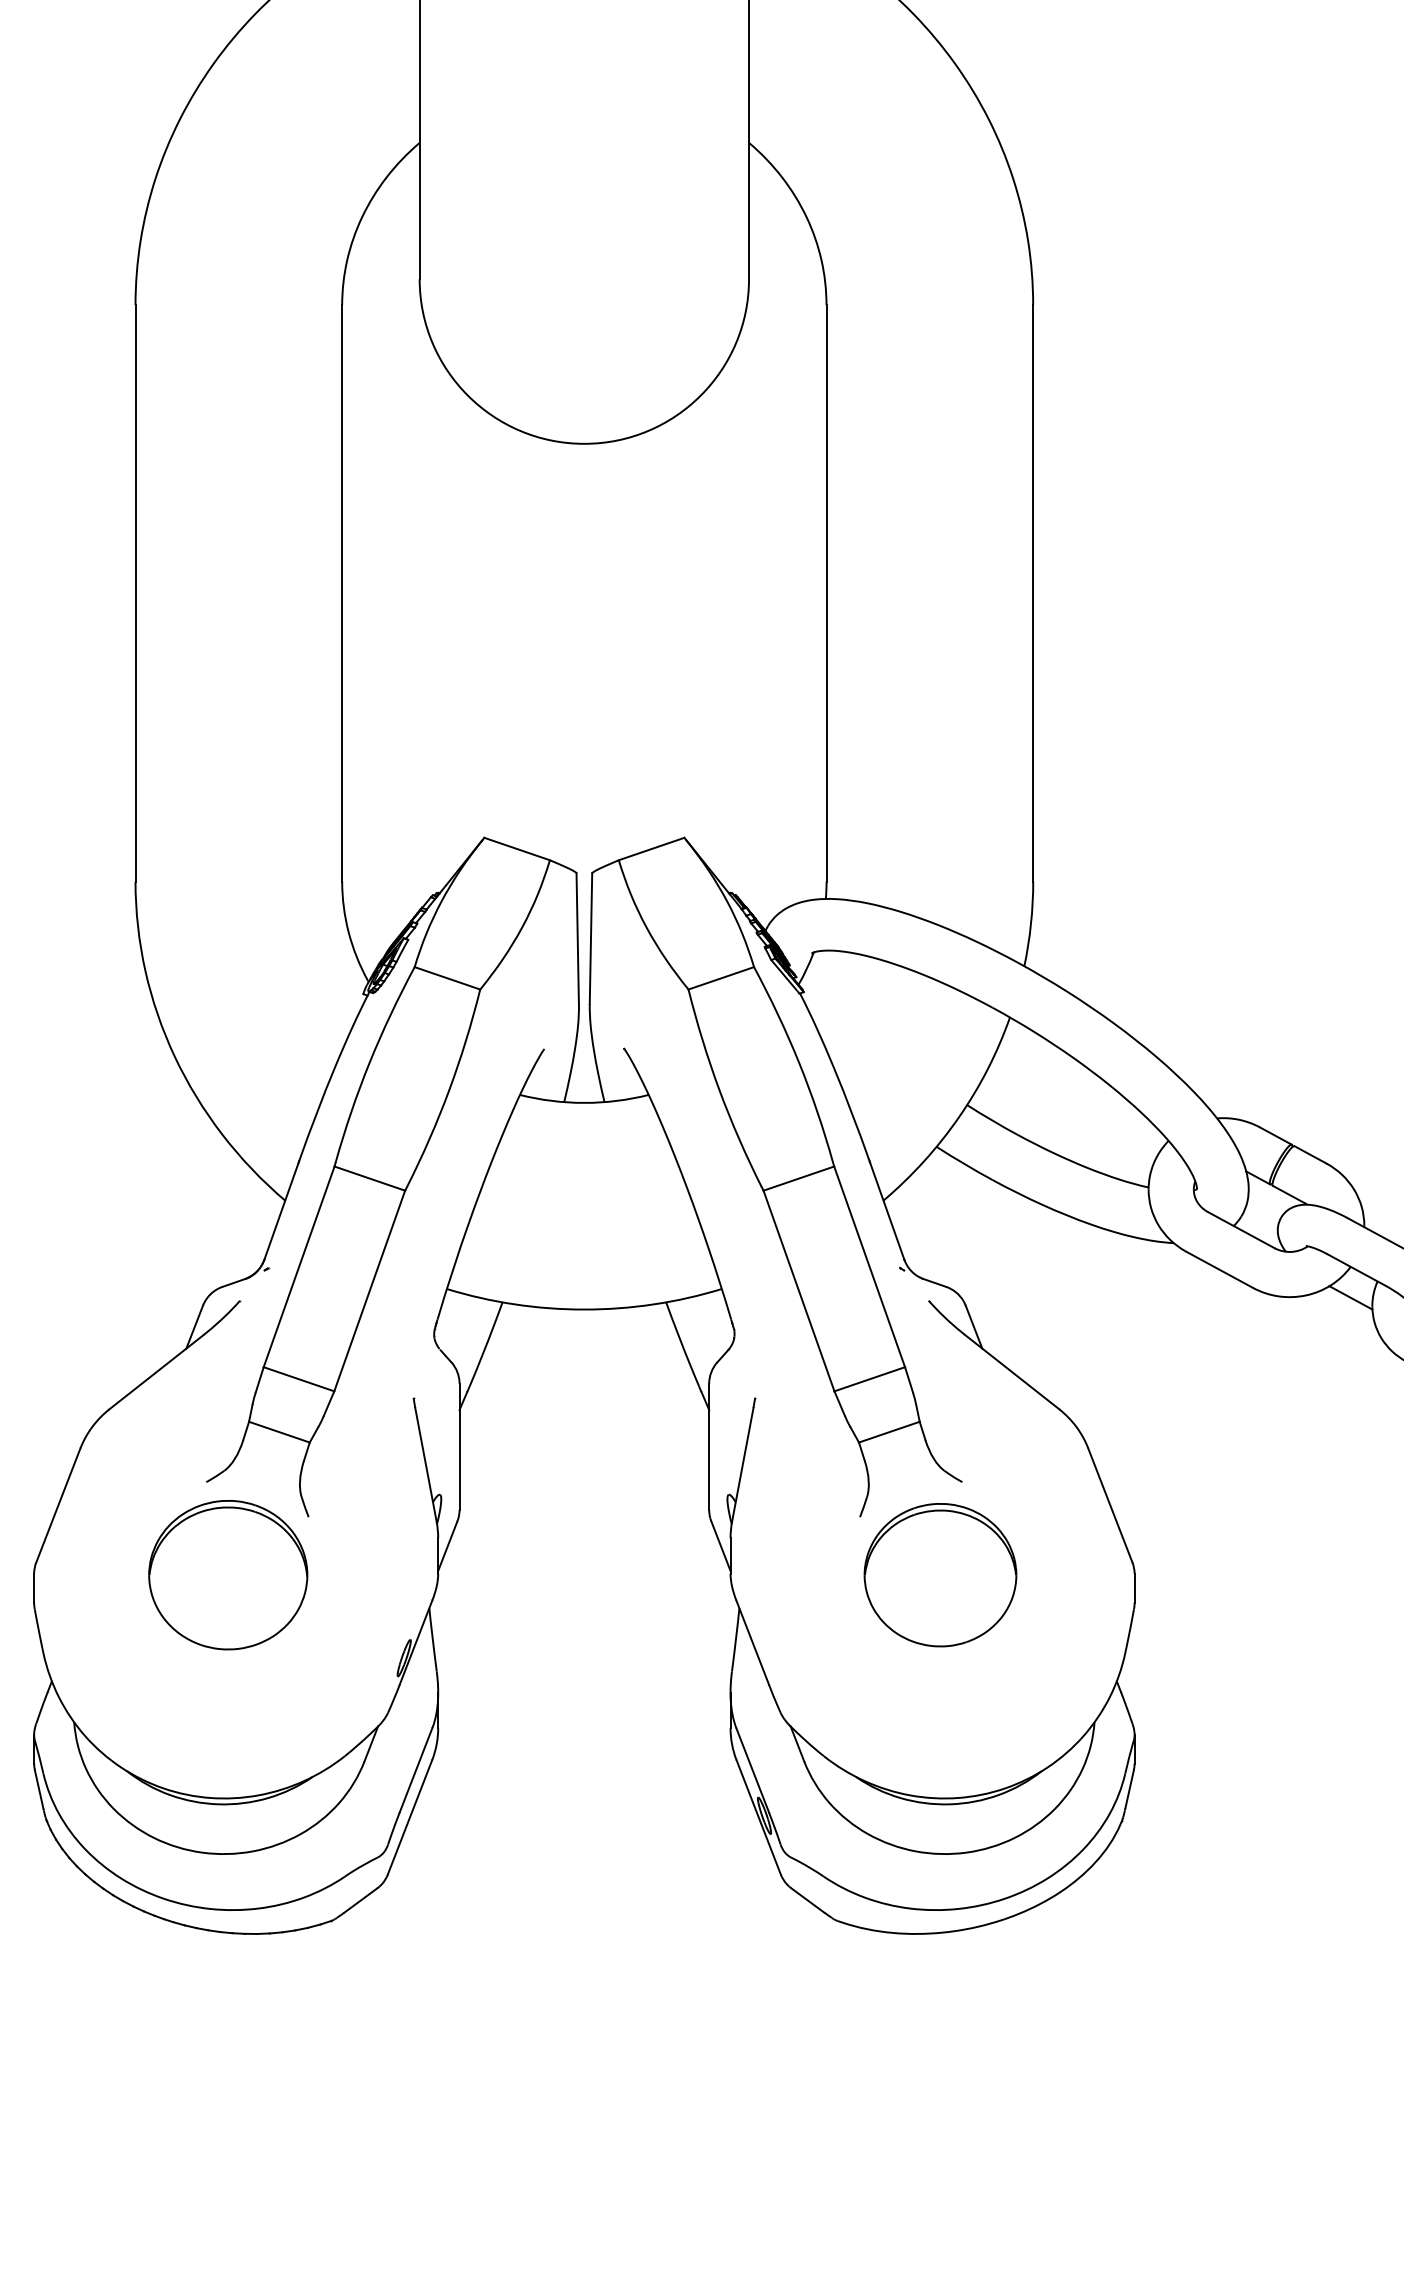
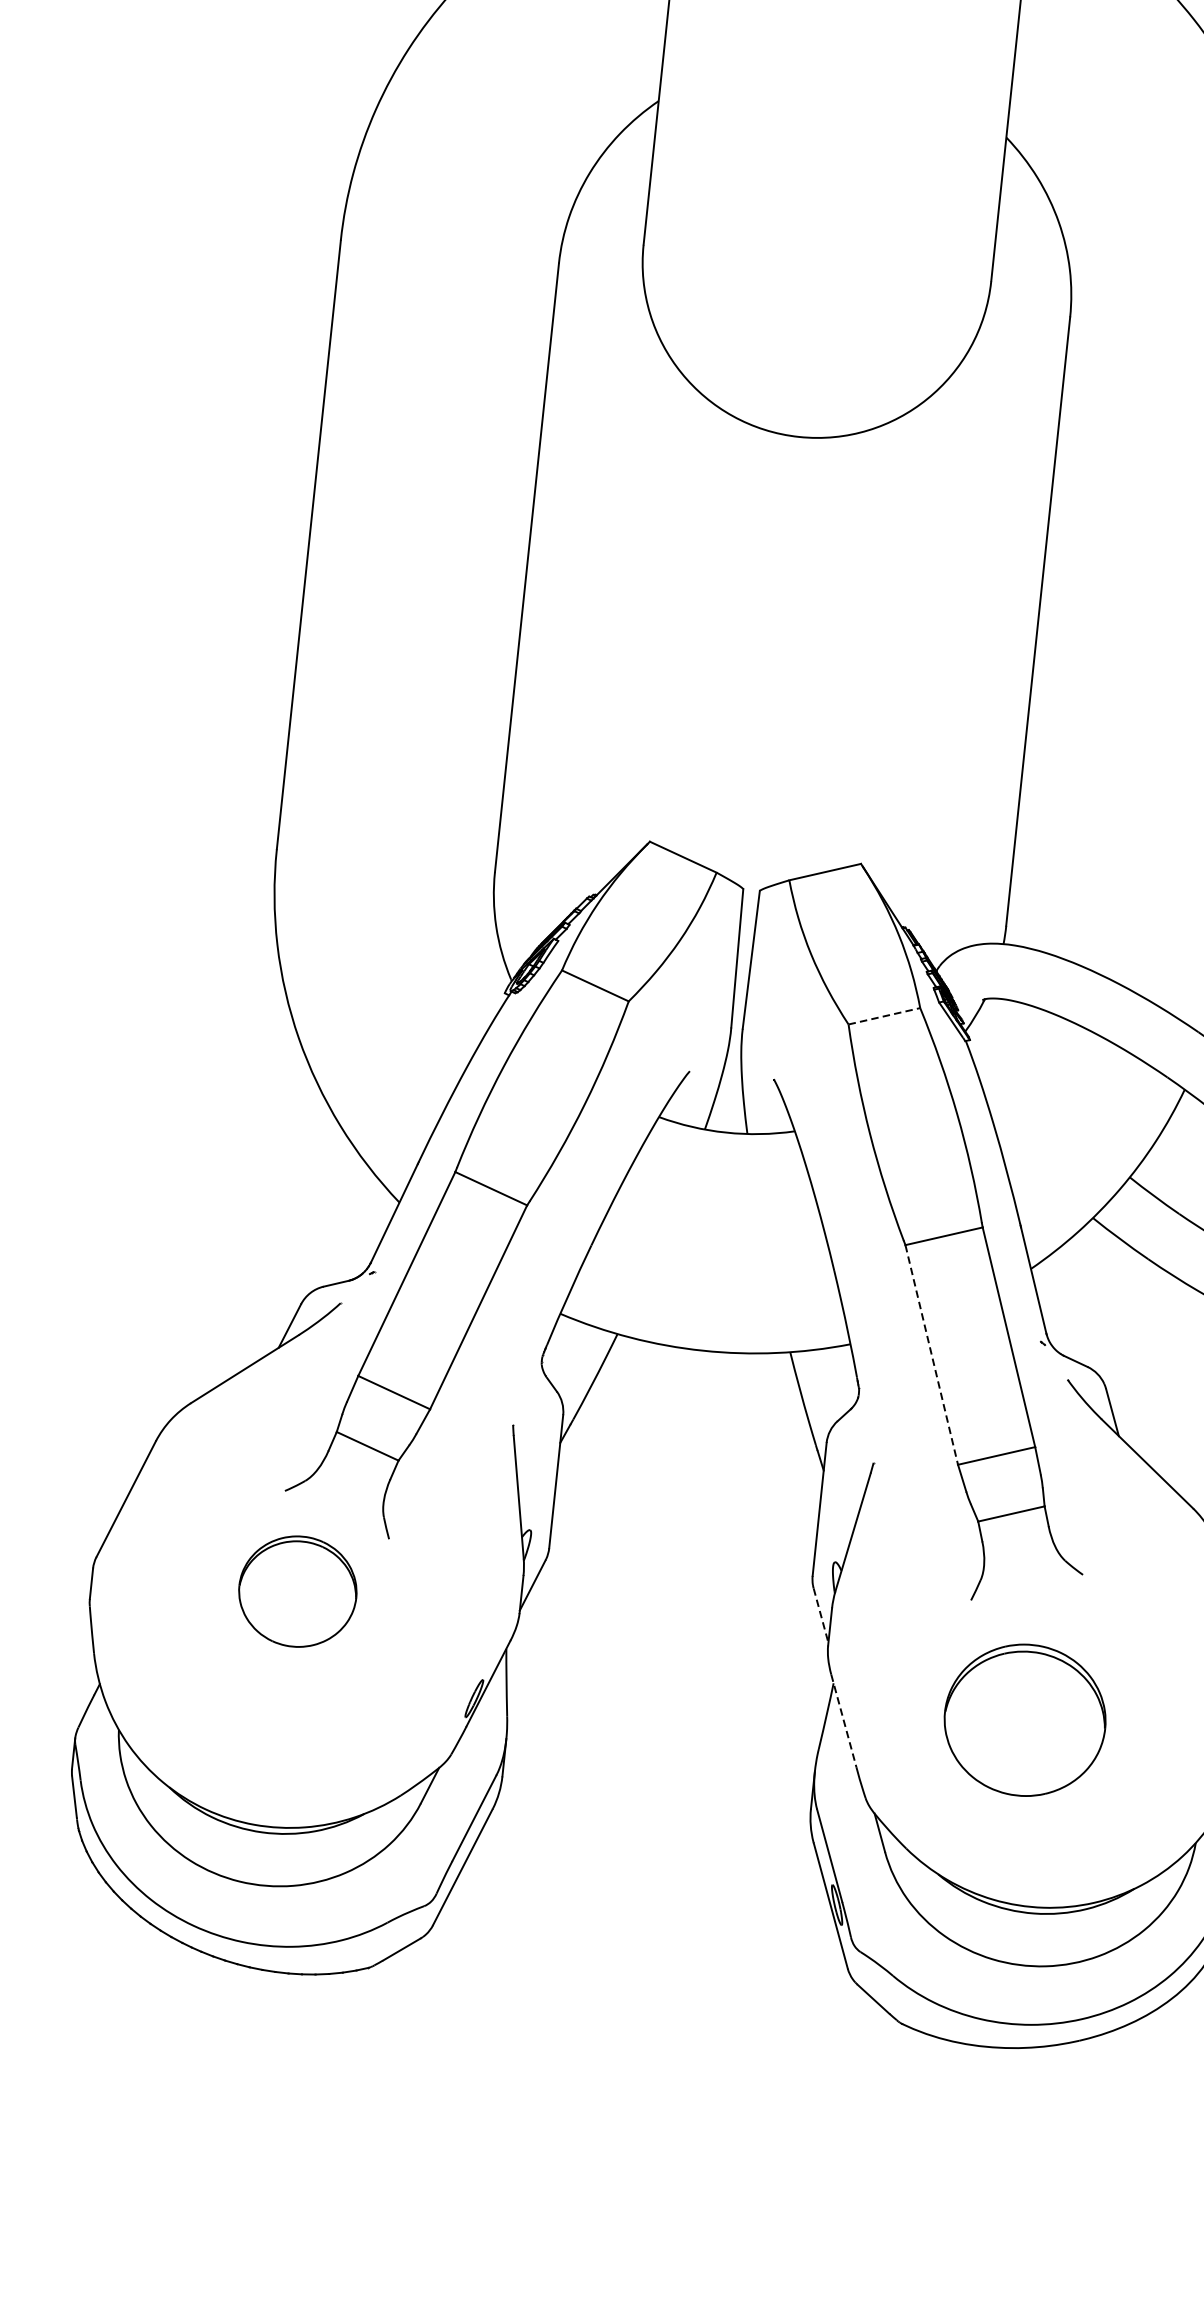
line: (721, 978) -> (884, 1016), solid -> dashed
line: (799, 1291) -> (932, 1355), solid -> dashed
line: (720, 1546) -> (820, 1615), solid -> dashed
part: (228, 1575) -> (298, 1591), size x0.7
part: (940, 1575) -> (1025, 1720), moved
line: (752, 1643) -> (843, 1721), solid -> dashed

